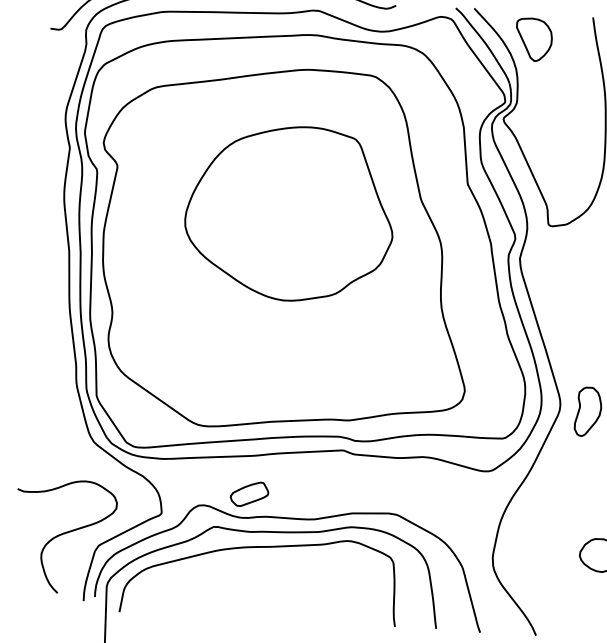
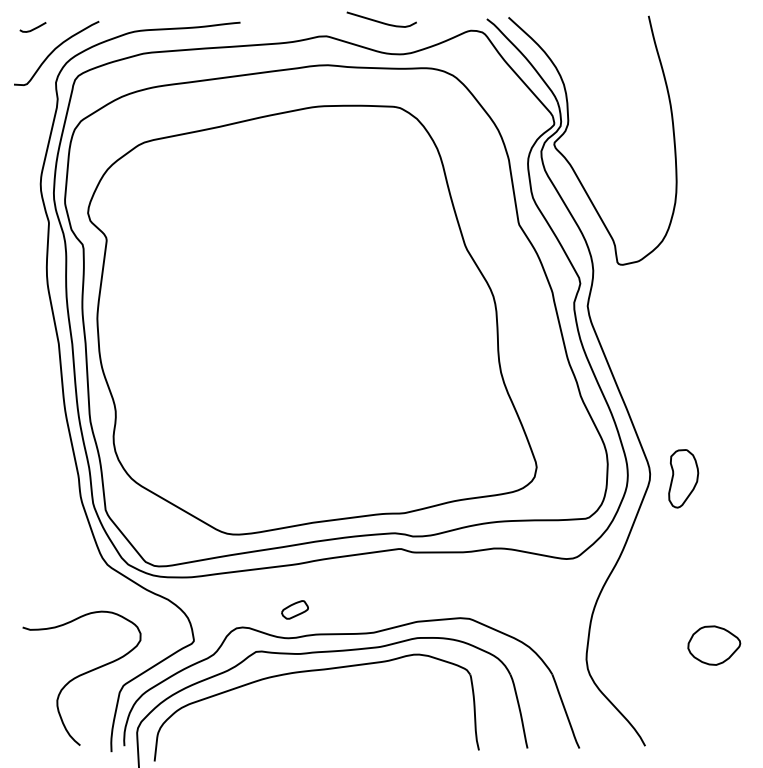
part: (533, 39) -> (581, 47), removed
part: (289, 213) -> (313, 276), removed
part: (249, 493) -> (294, 609), size x0.6

